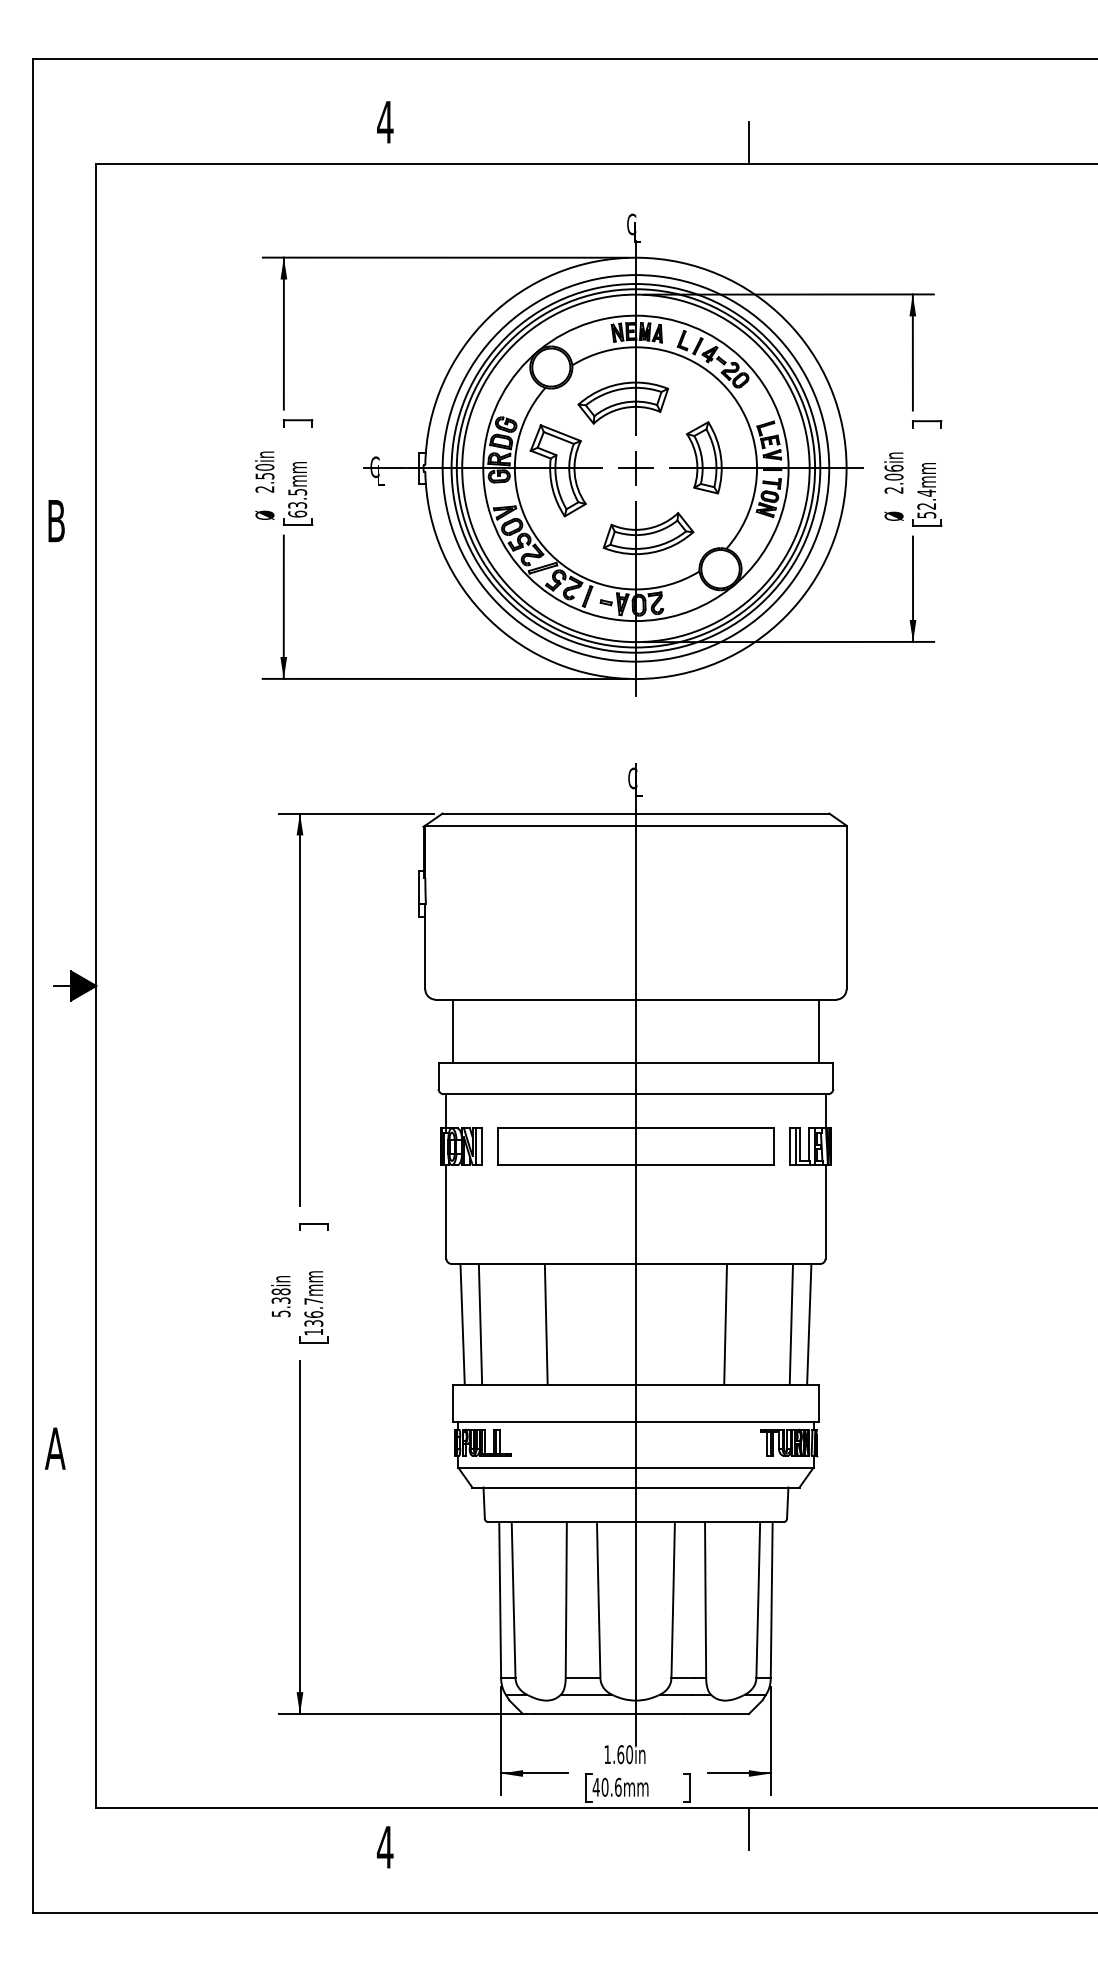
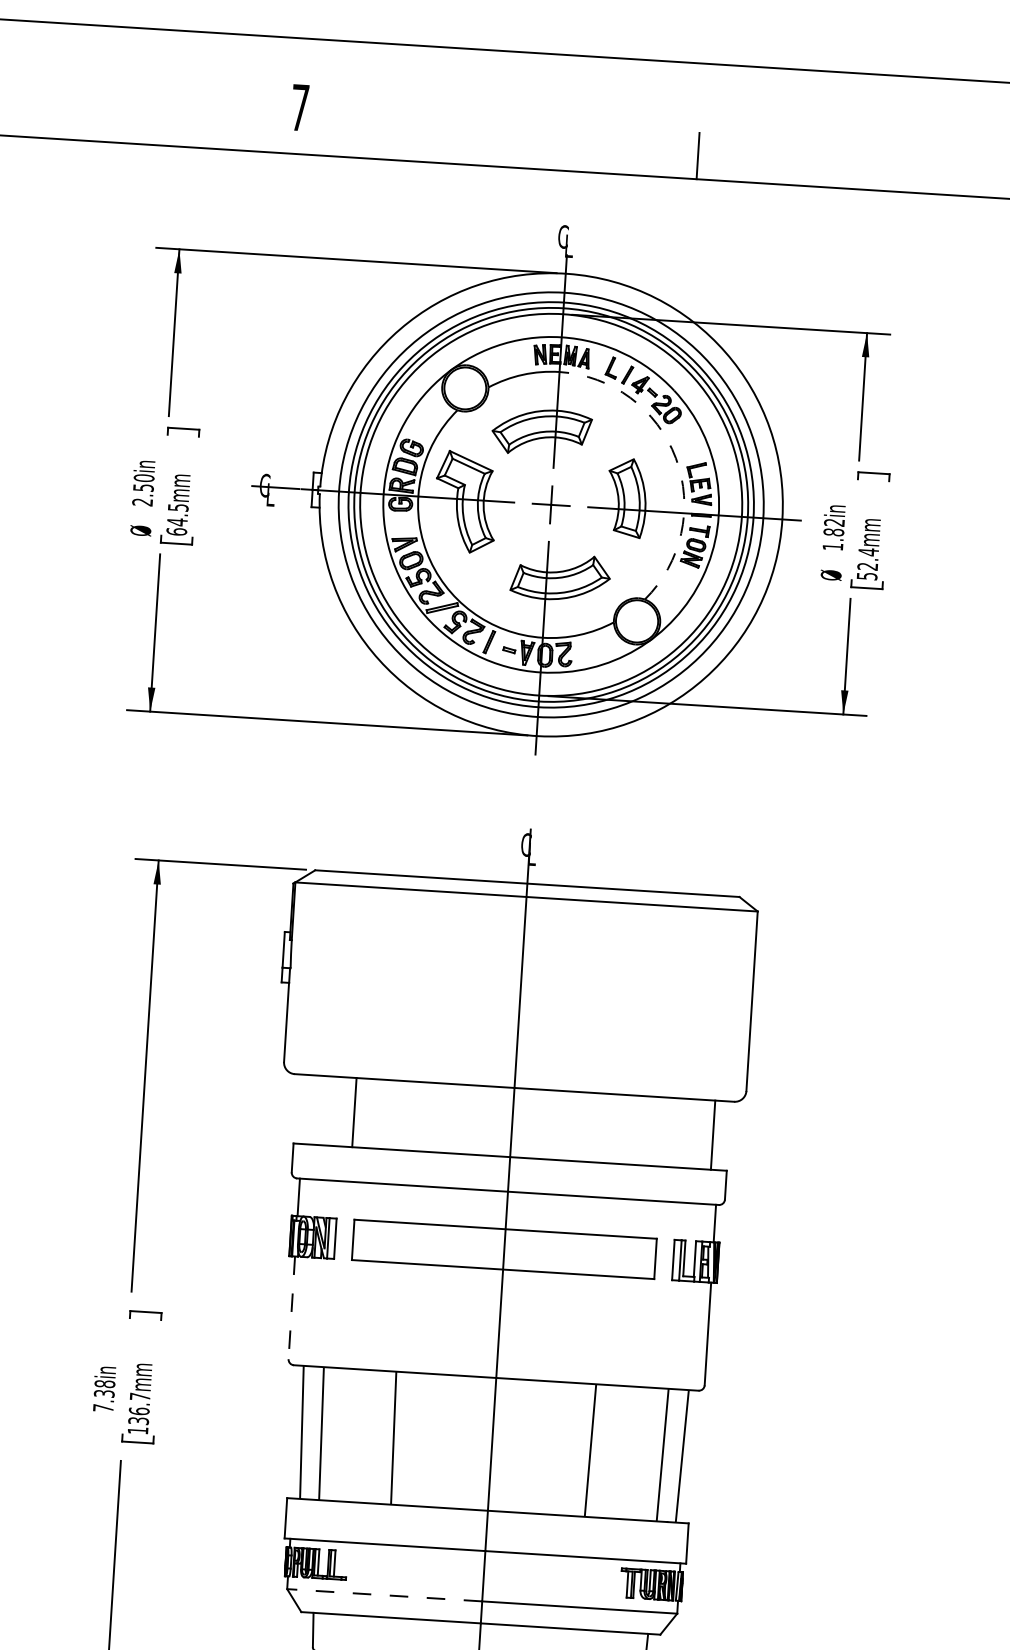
text: (385, 122) -> (300, 108), 4 -> 7
arc: (746, 418) -> (675, 457), solid -> dashed
text: (893, 478) -> (833, 533), 2.06in -> 1.82in
text: (297, 505) -> (177, 522), 63.5mm -> 64.5mm
line: (453, 1030) -> (354, 1111), moved
line: (446, 1211) -> (292, 1307), solid -> dashed
text: (281, 1313) -> (103, 1407), 5.38in -> 7.38in
line: (547, 1467) -> (385, 1595), solid -> dashed

